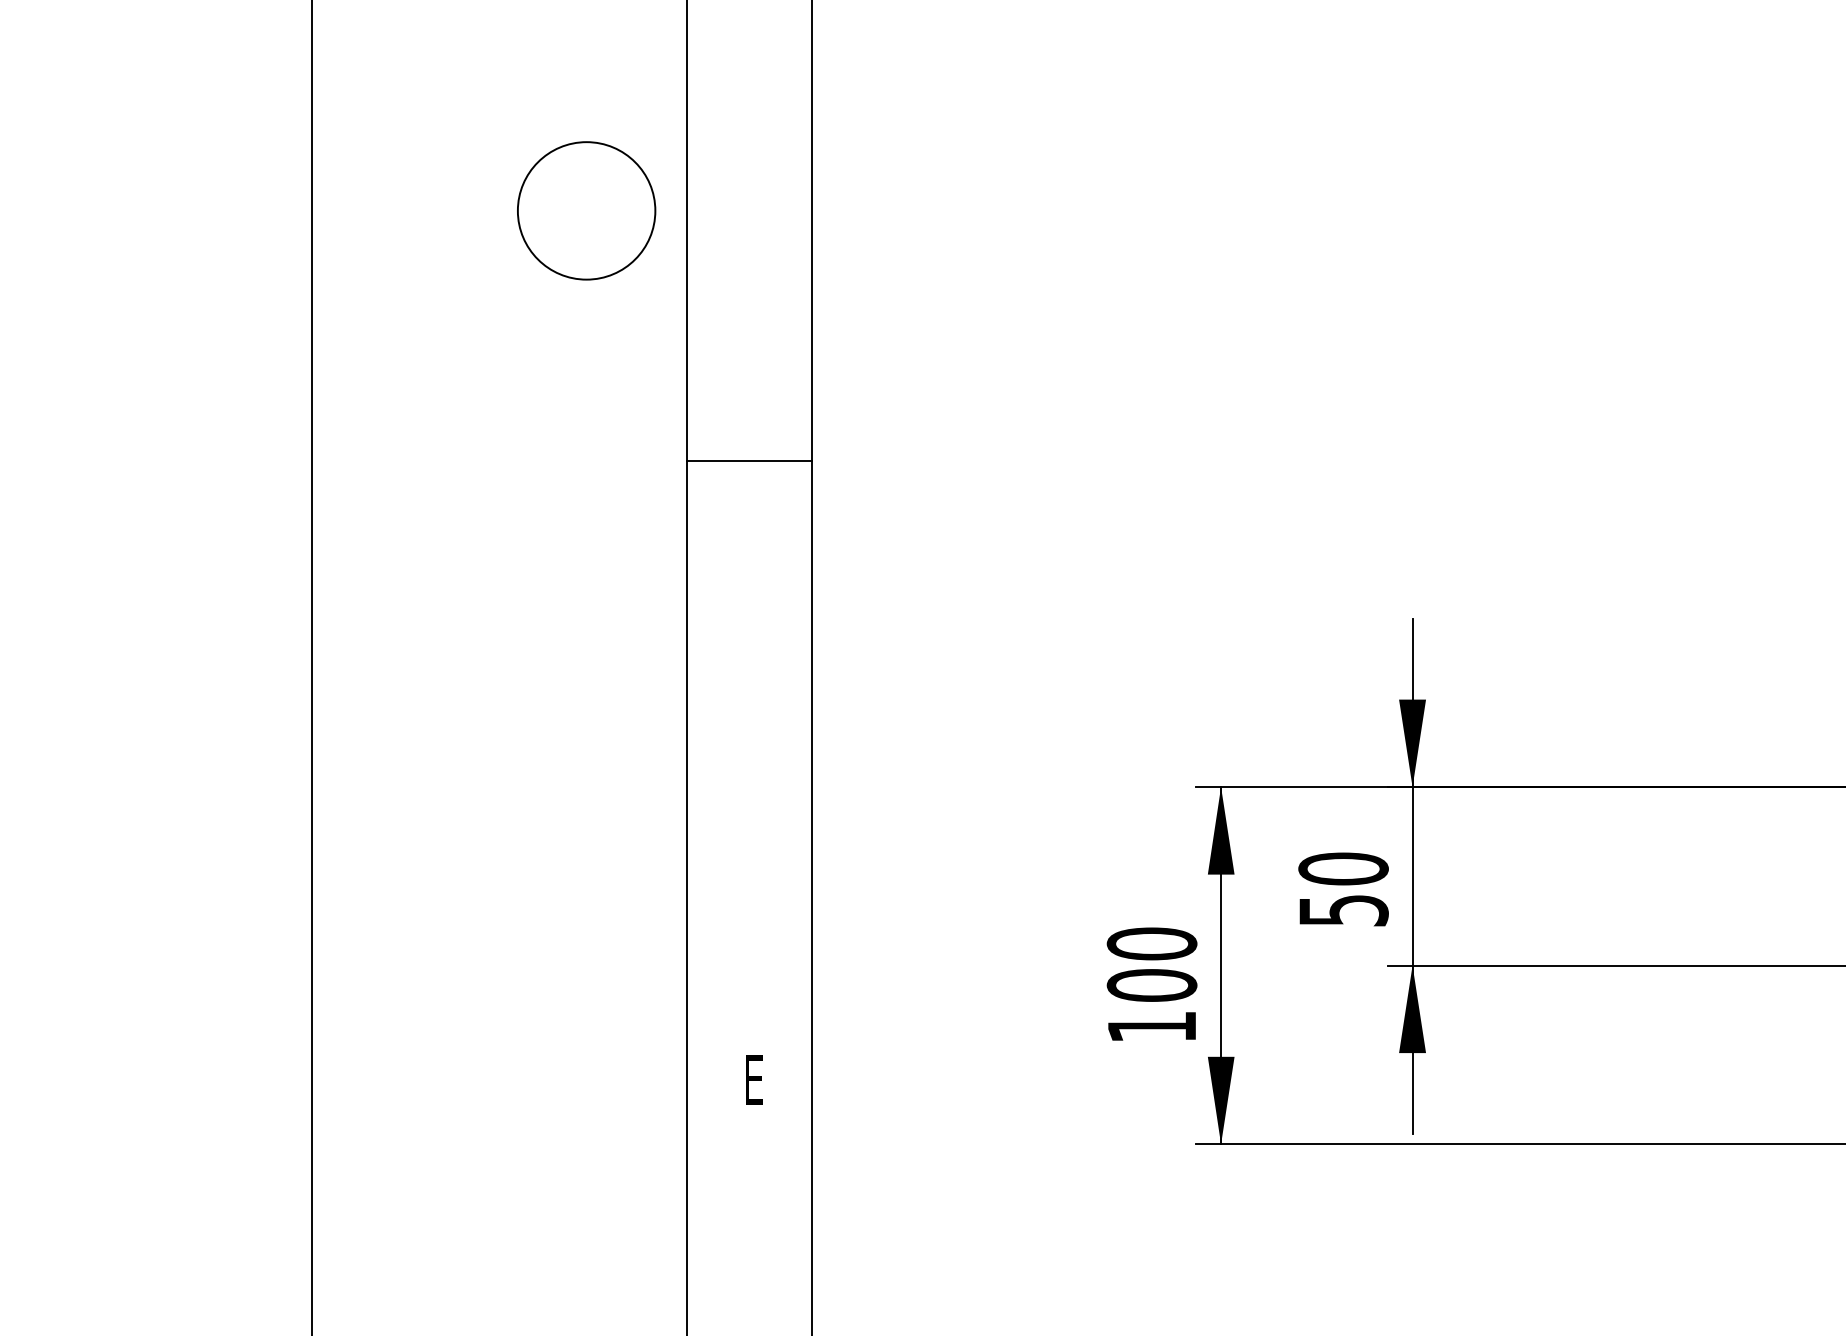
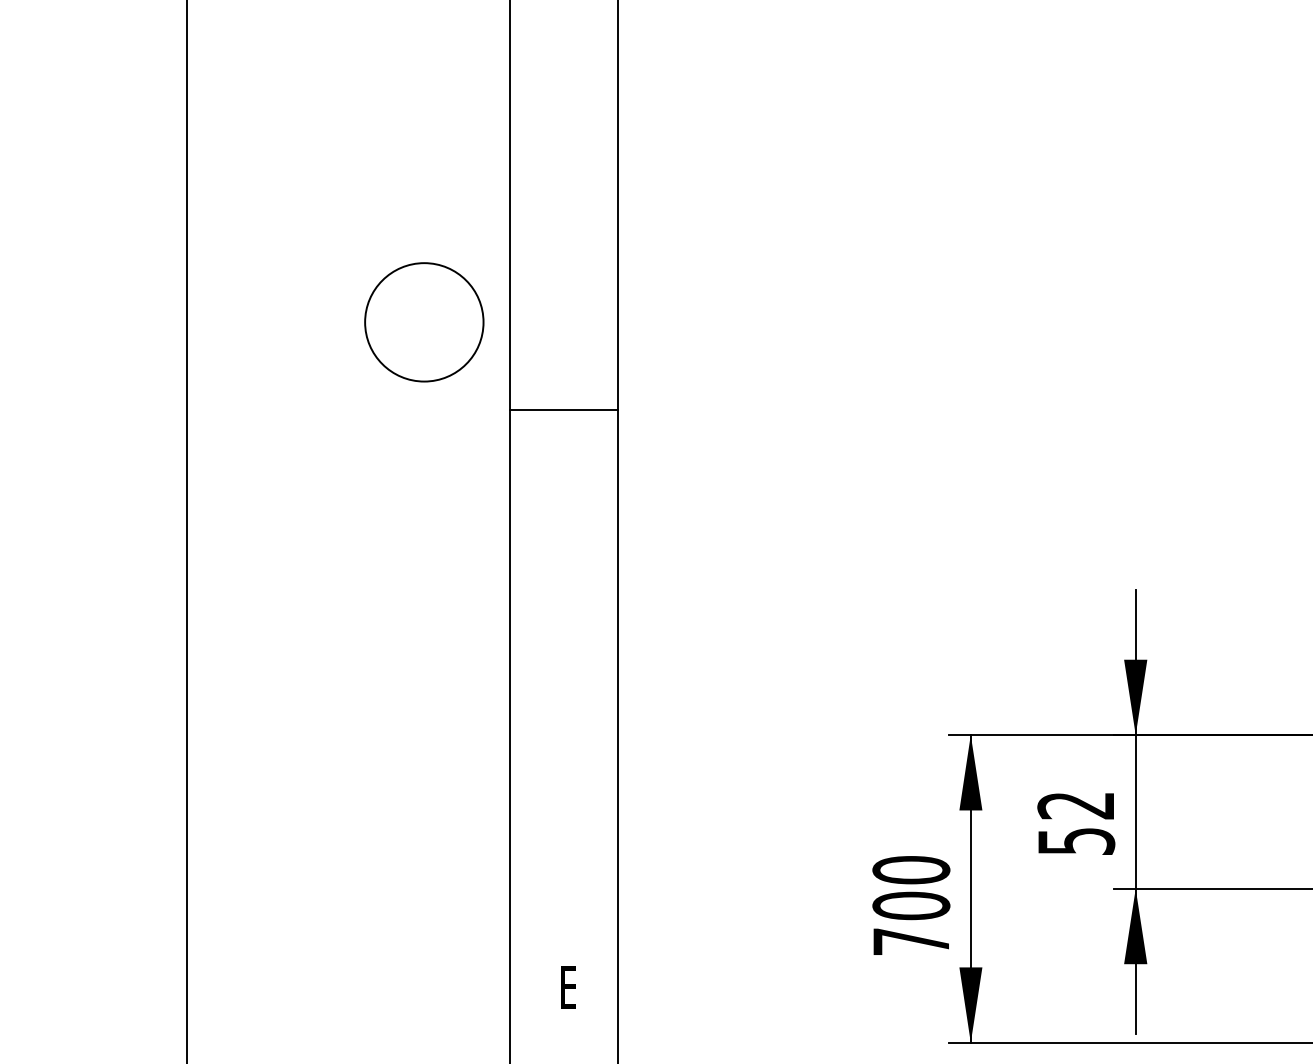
circle: (586, 210) -> (424, 322), moved
line: (748, 460) -> (563, 409), moved
text: (1343, 868) -> (1076, 805), 50 -> 52
text: (1151, 1026) -> (910, 941), 100 -> 700

